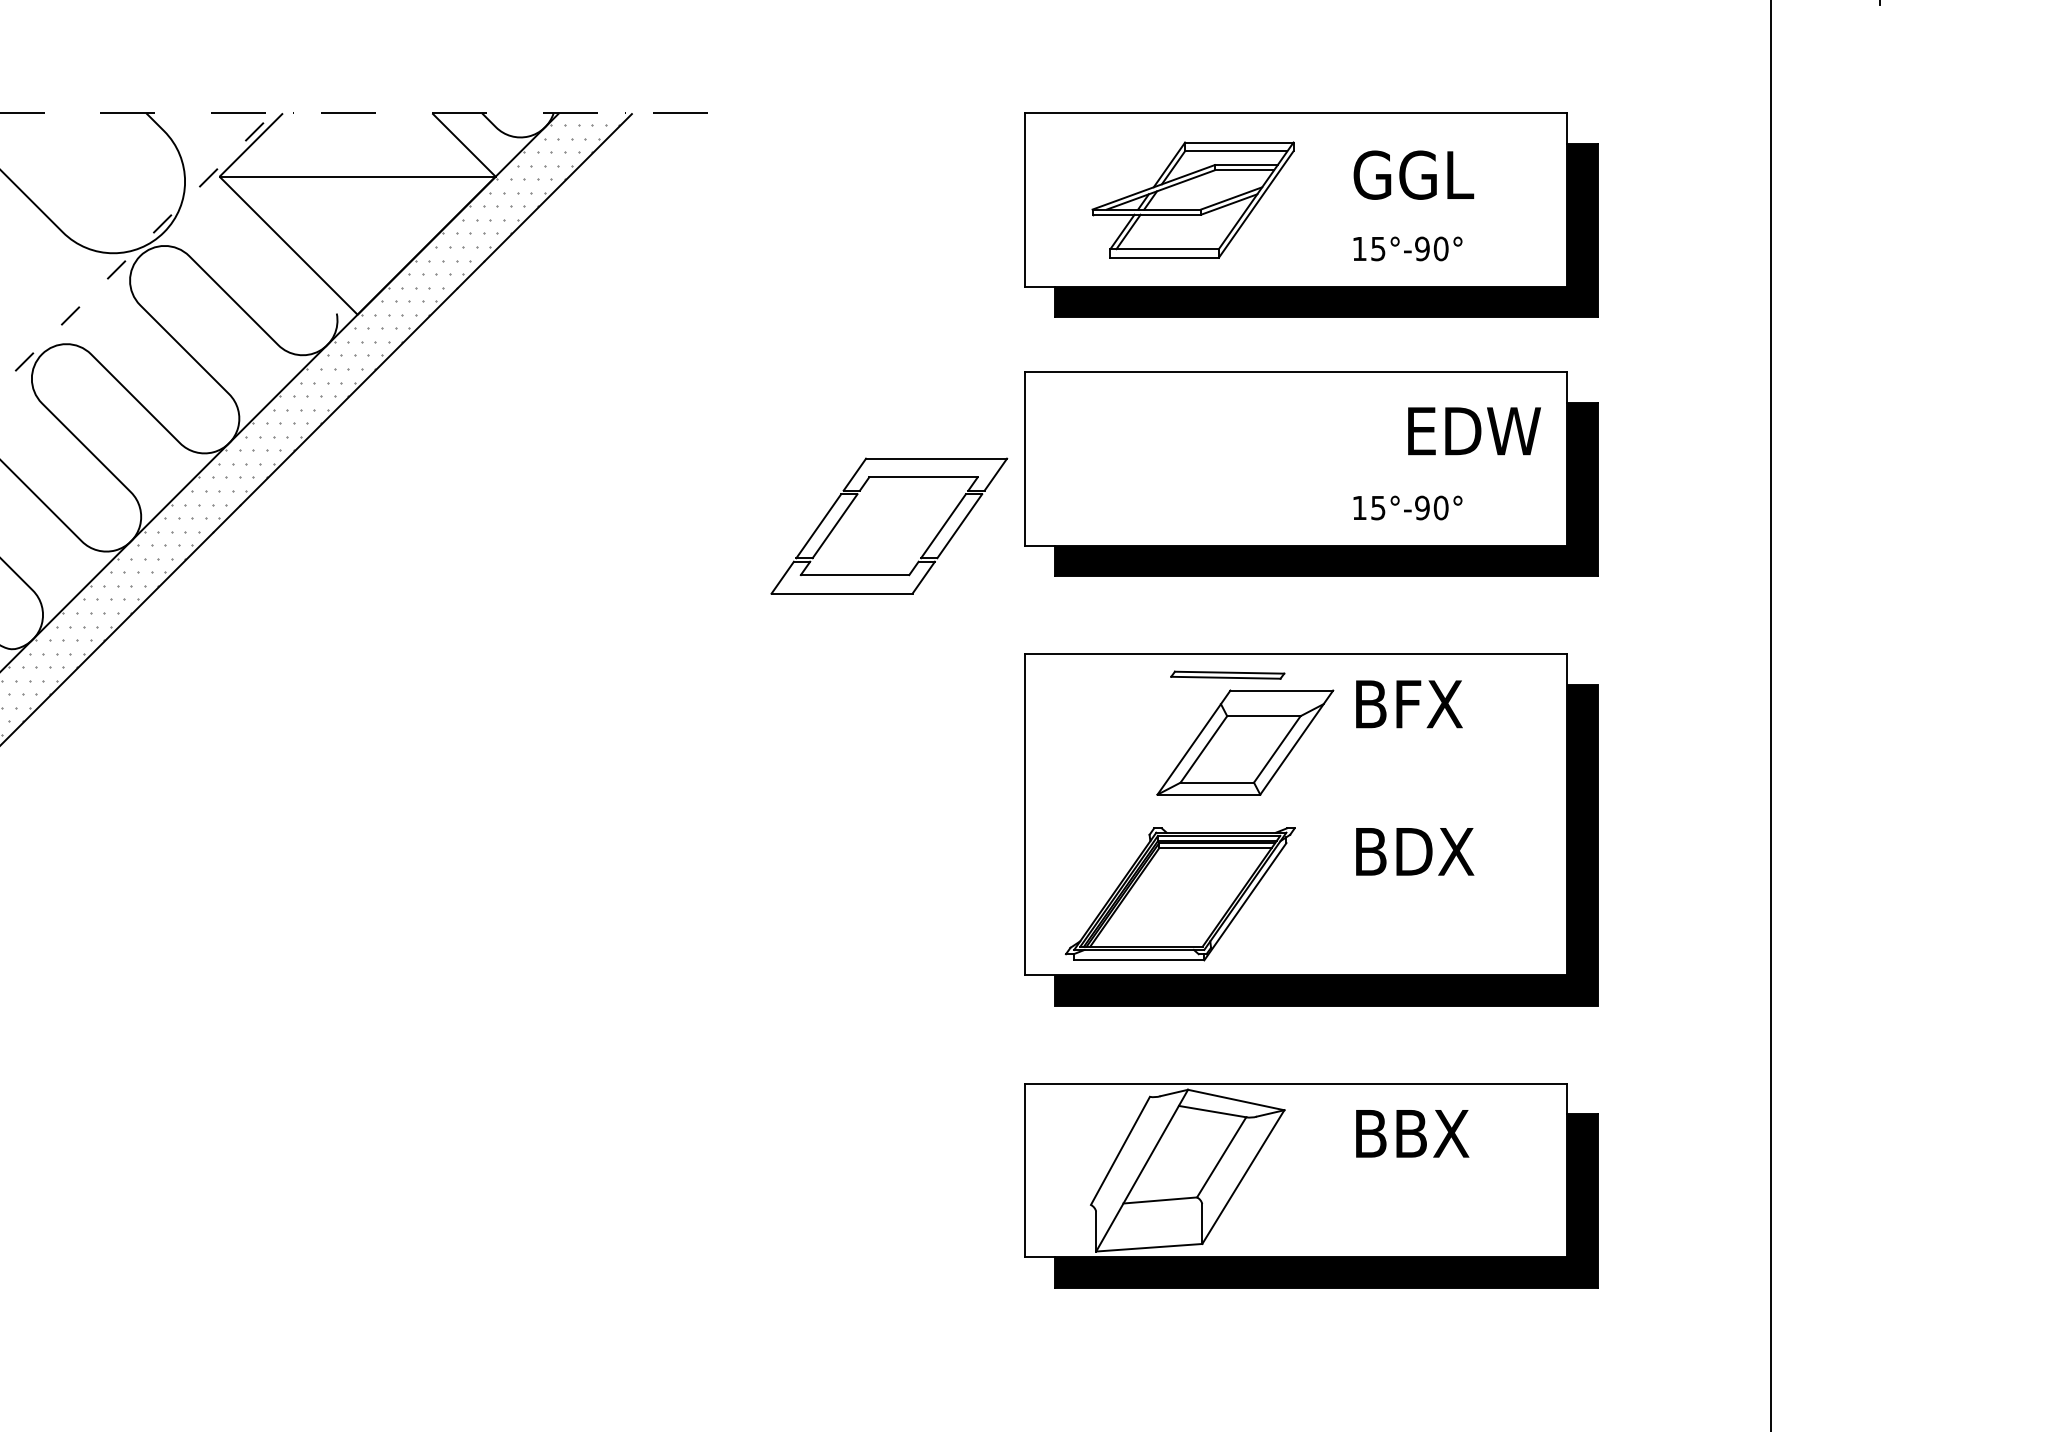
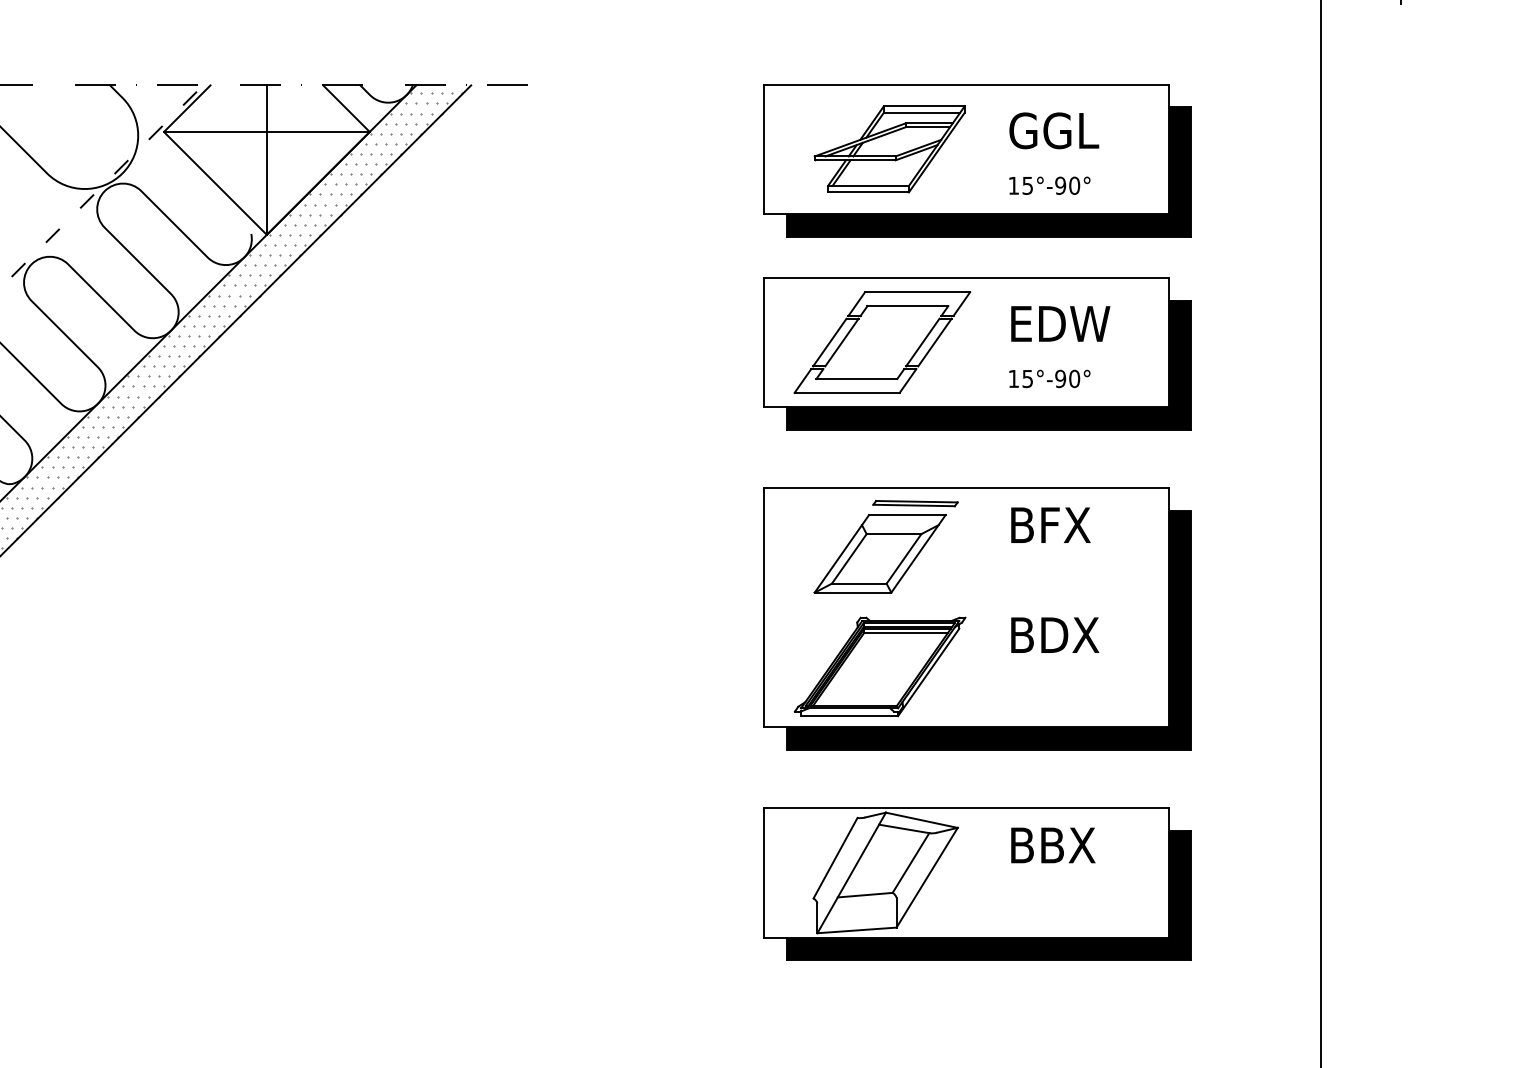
line: (357, 213) -> (266, 159), added
text: (1474, 431) -> (1060, 324), moved
part: (854, 500) -> (856, 323), moved
part: (1245, 742) -> (880, 553), moved

